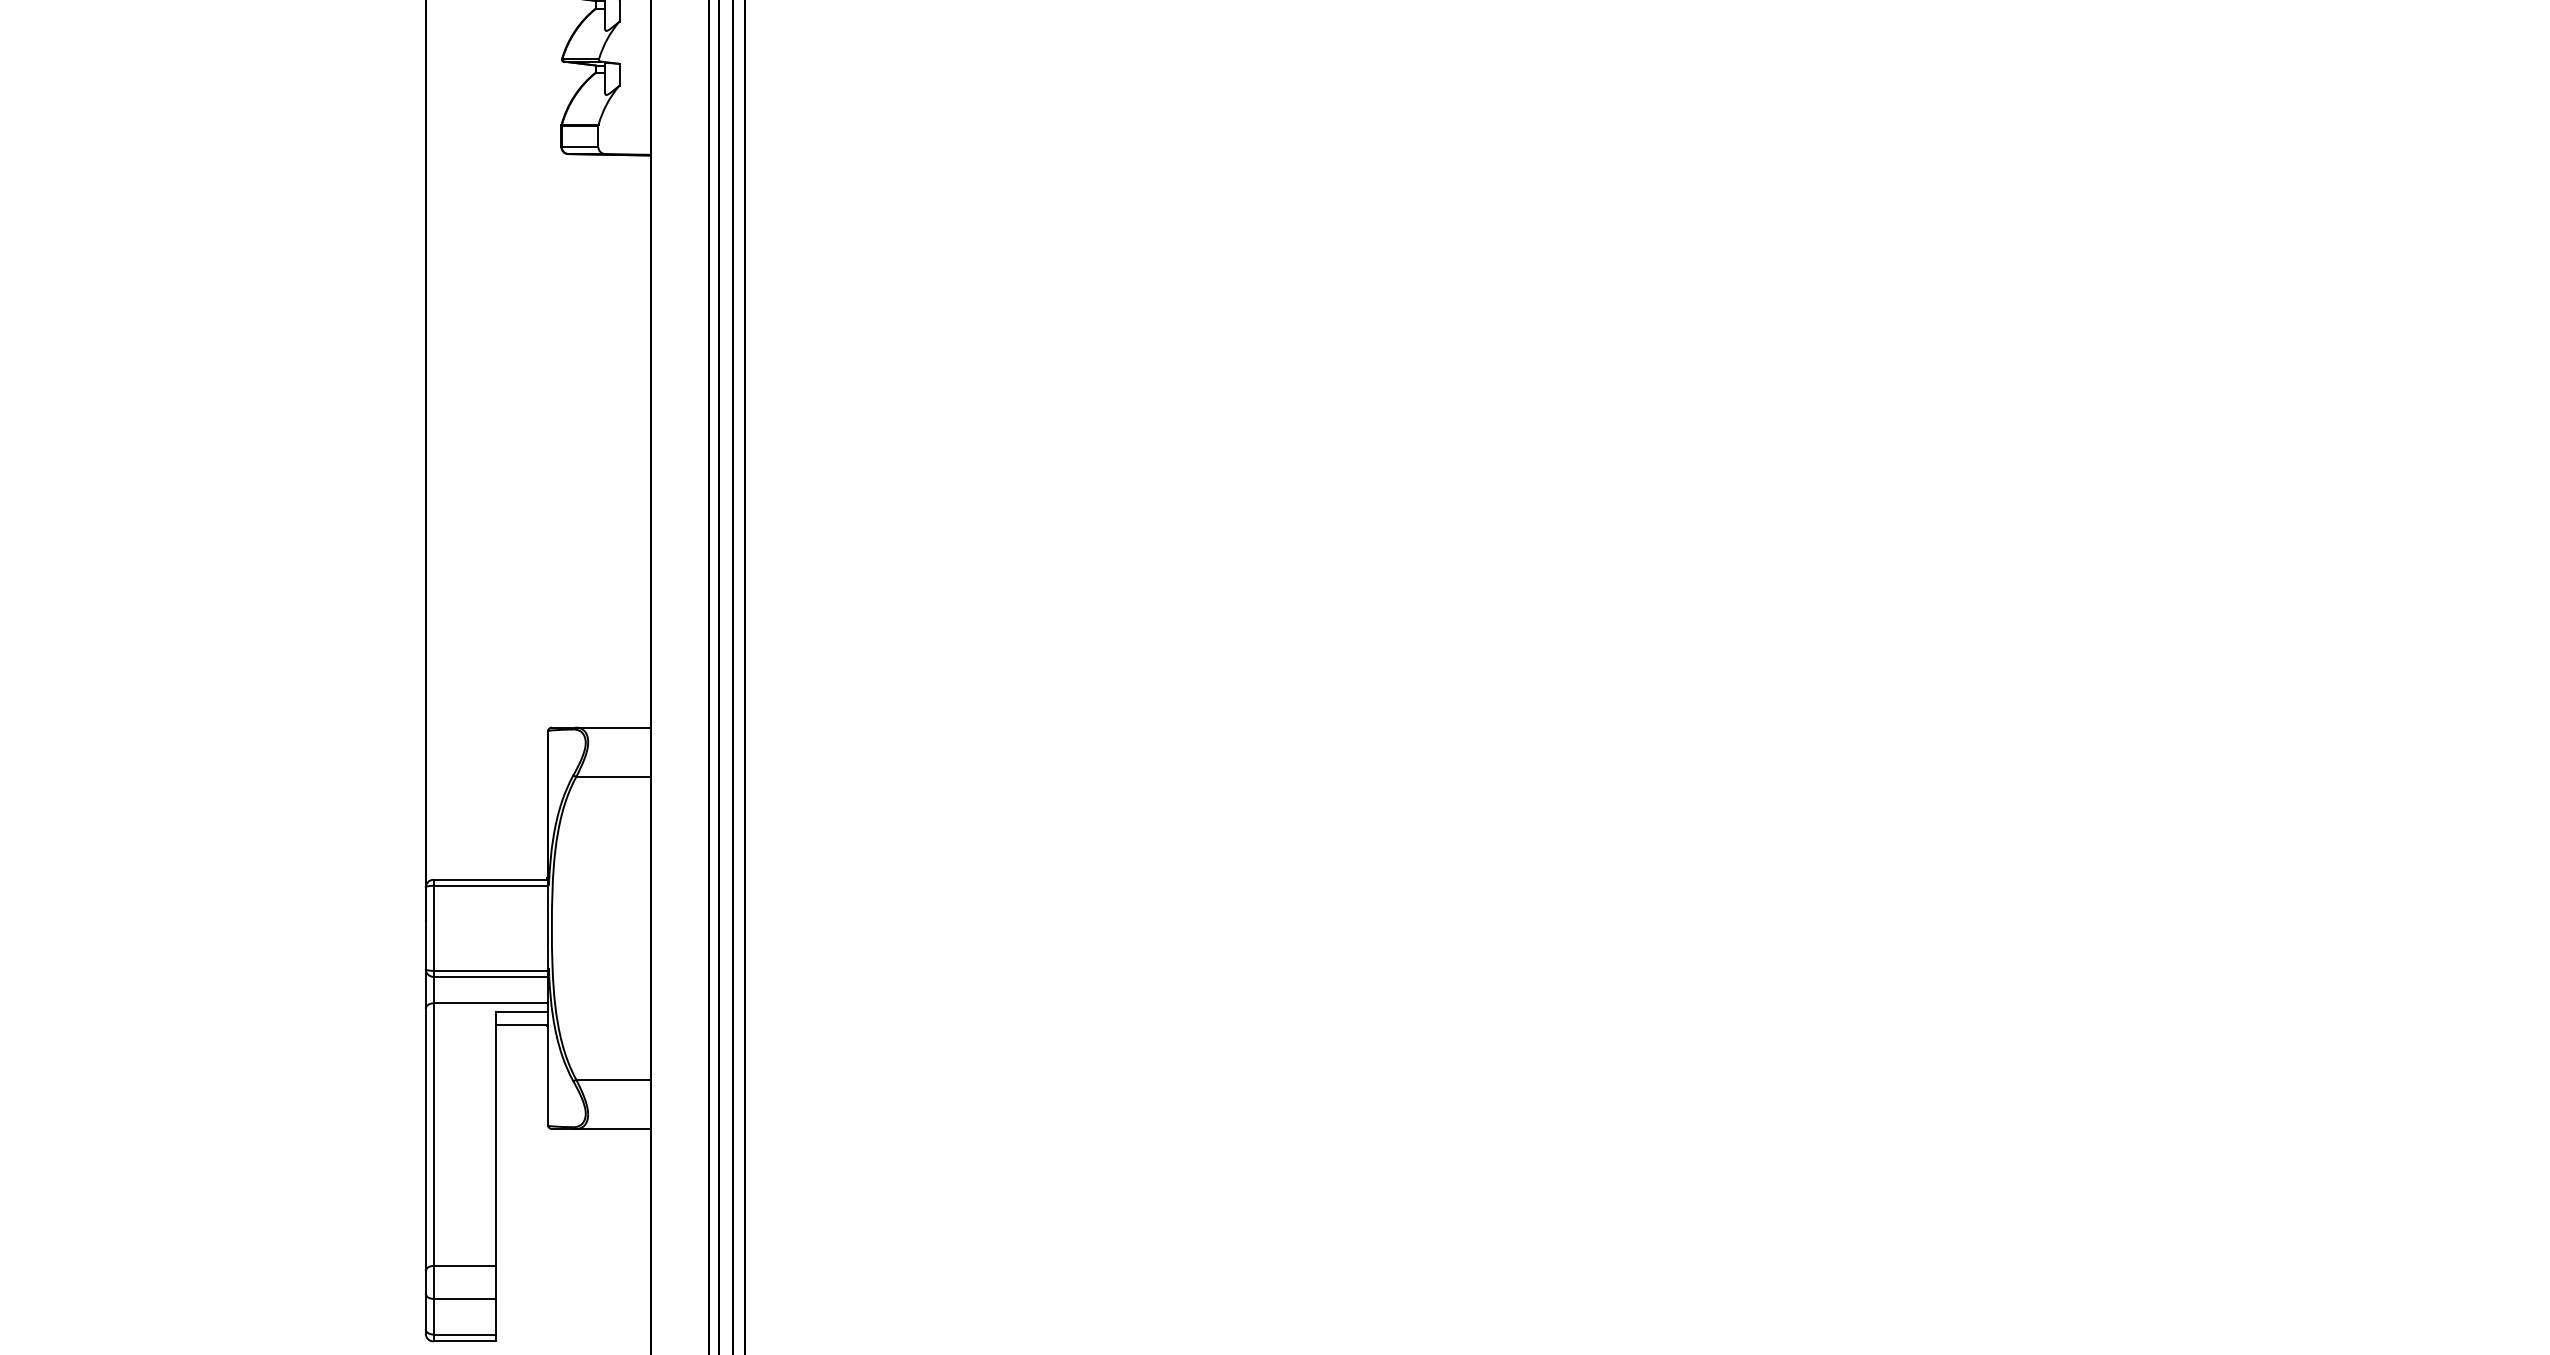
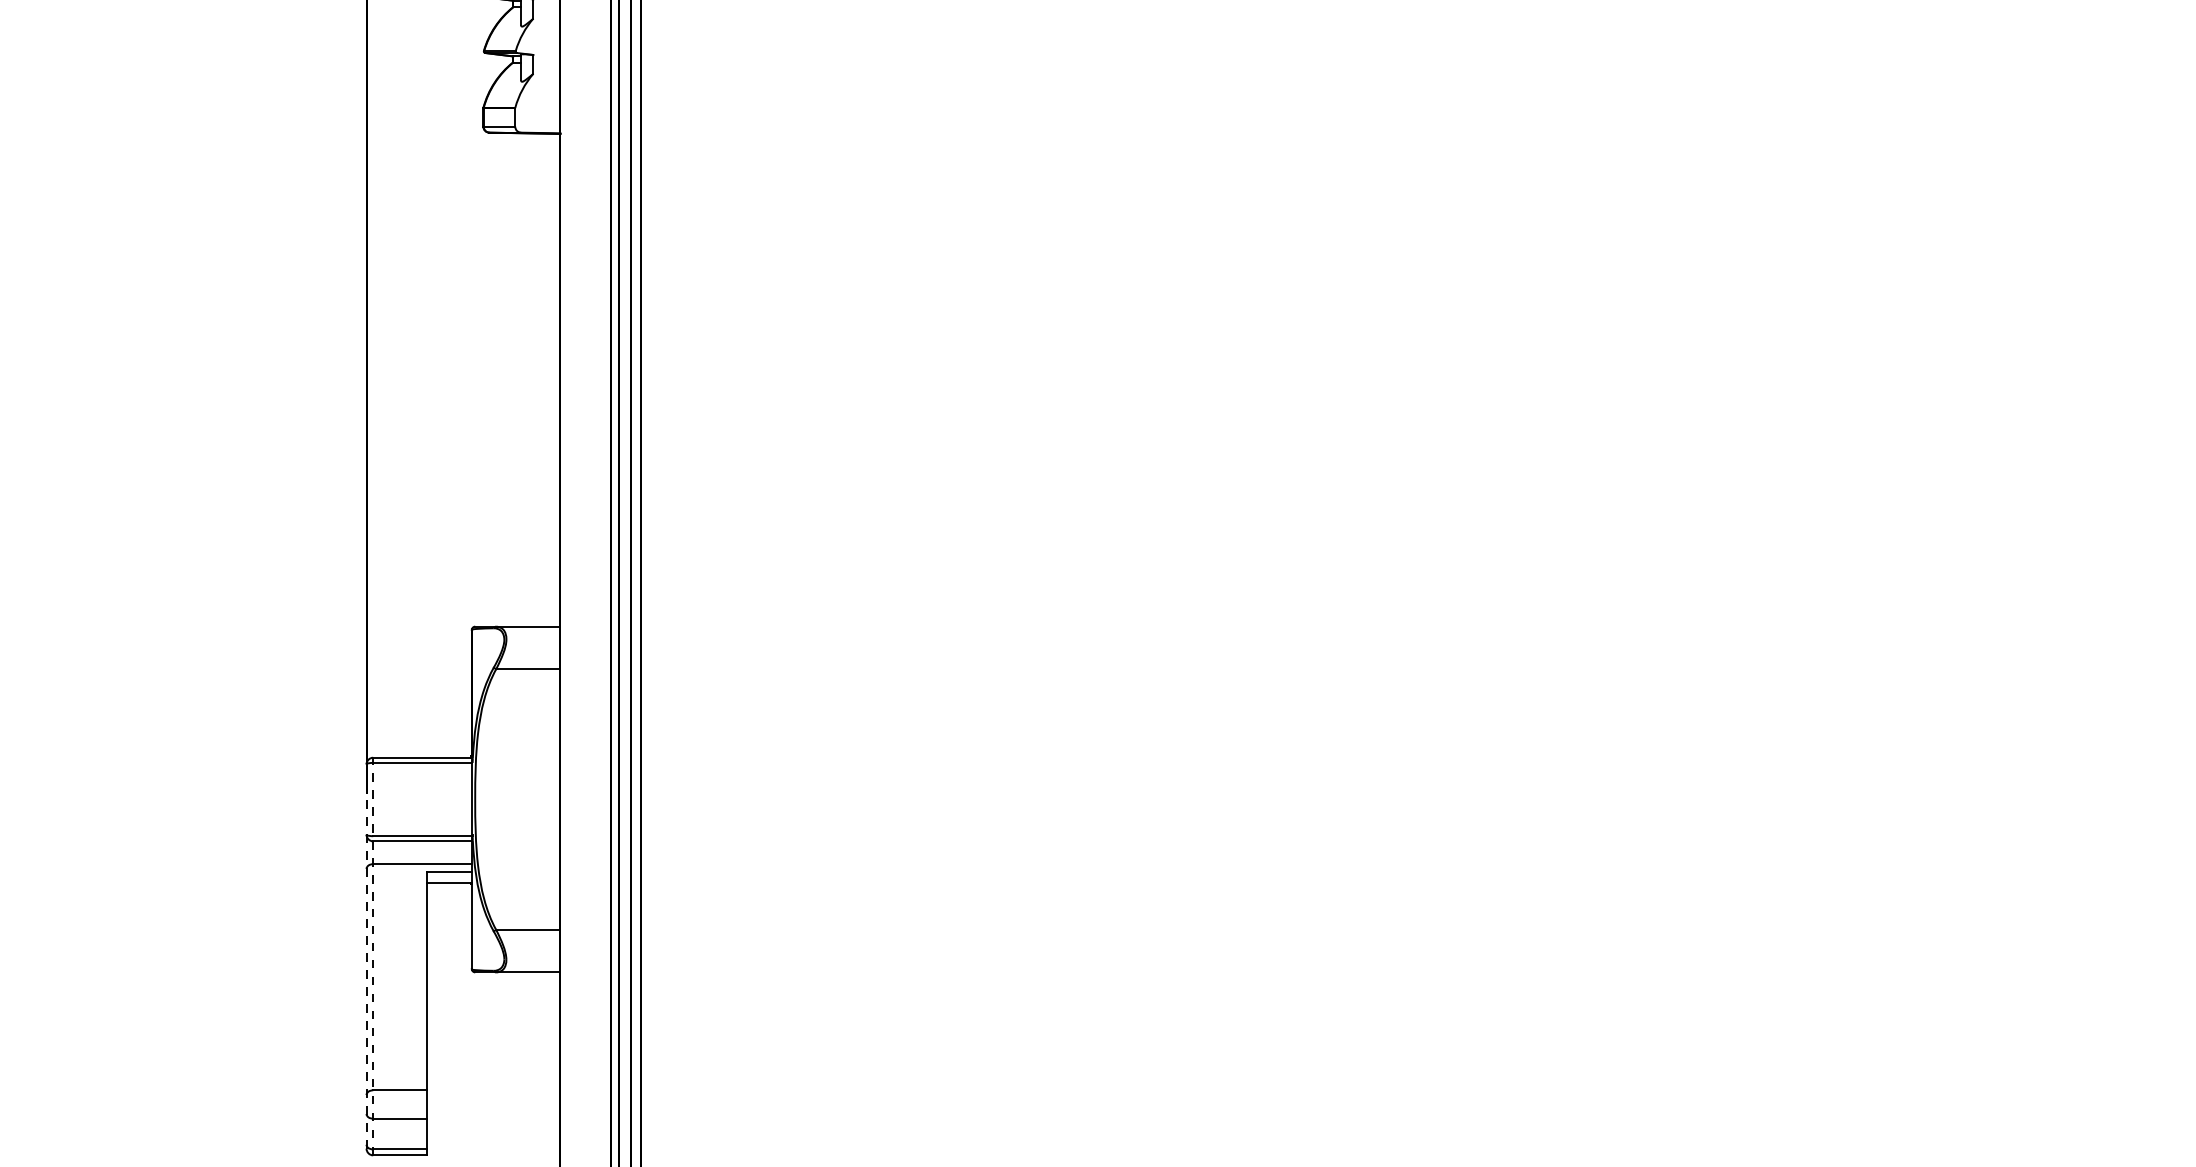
line: (425, 1110) -> (366, 956), solid -> dashed
line: (433, 1110) -> (373, 956), solid -> dashed

